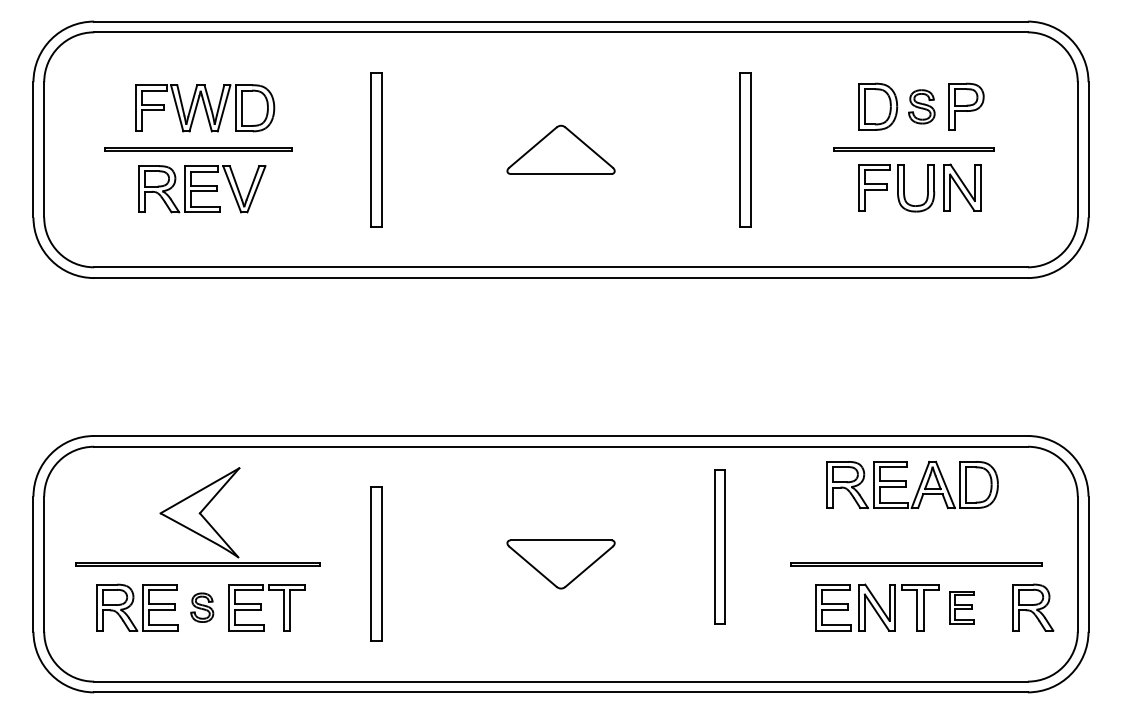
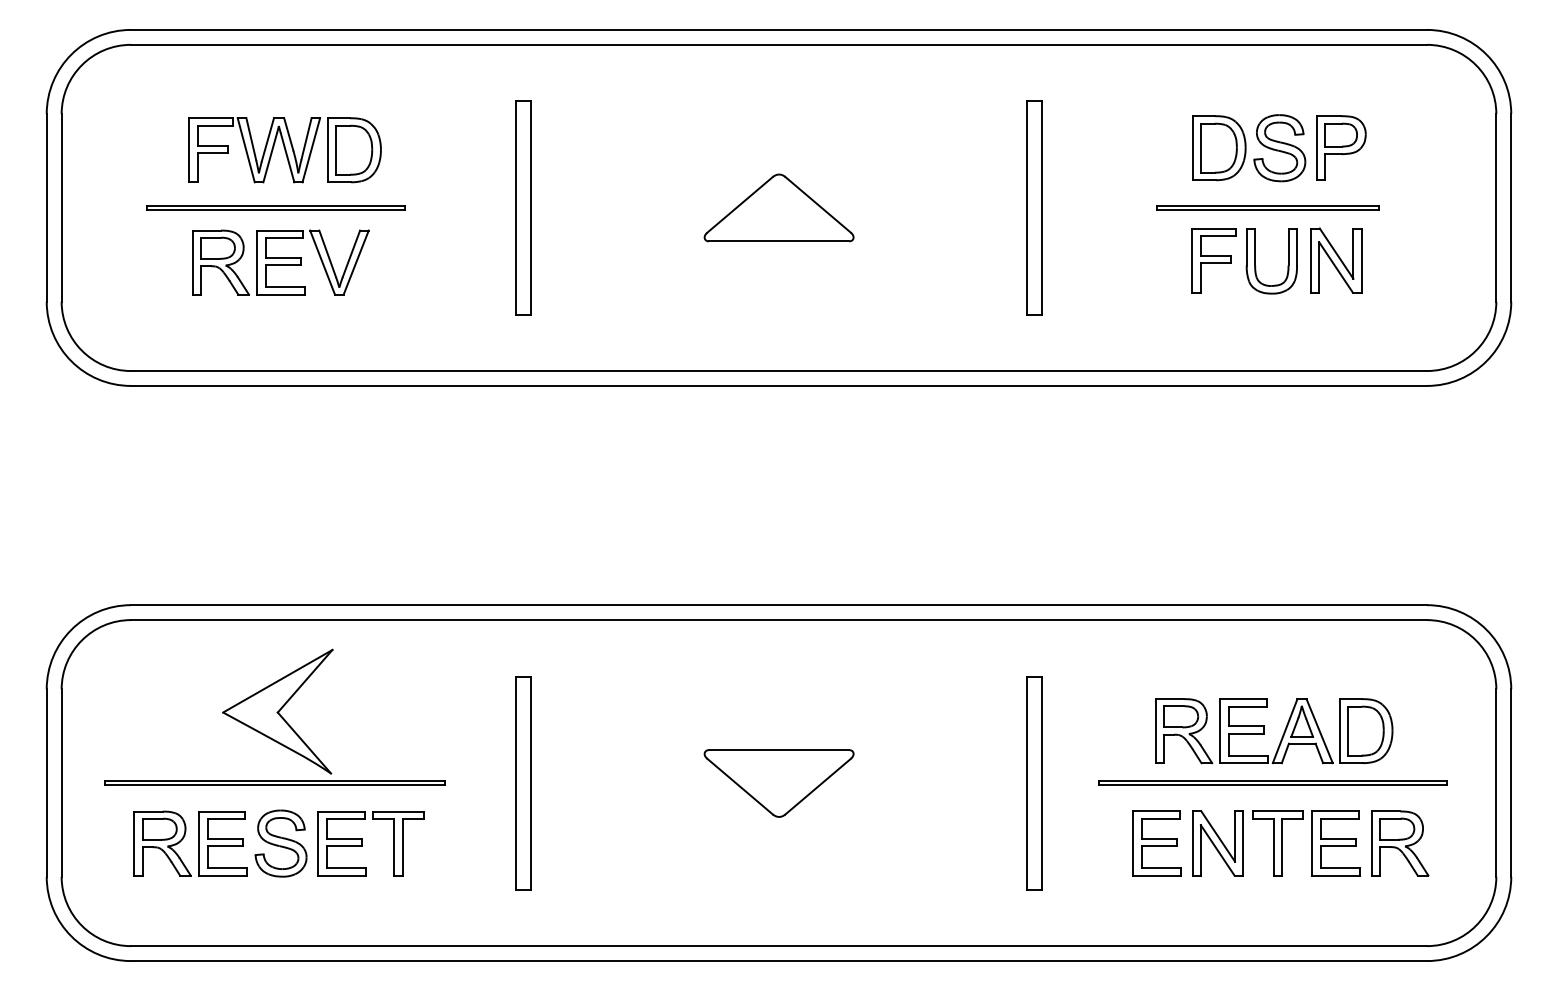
part: (921, 107) -> (1279, 148), size x1.43
part: (918, 487) -> (1282, 734), moved
part: (719, 547) -> (1034, 783), moved
part: (201, 607) -> (280, 843), size x1.67
part: (961, 607) -> (1335, 843), size x1.43
part: (1033, 607) -> (1400, 843), moved

